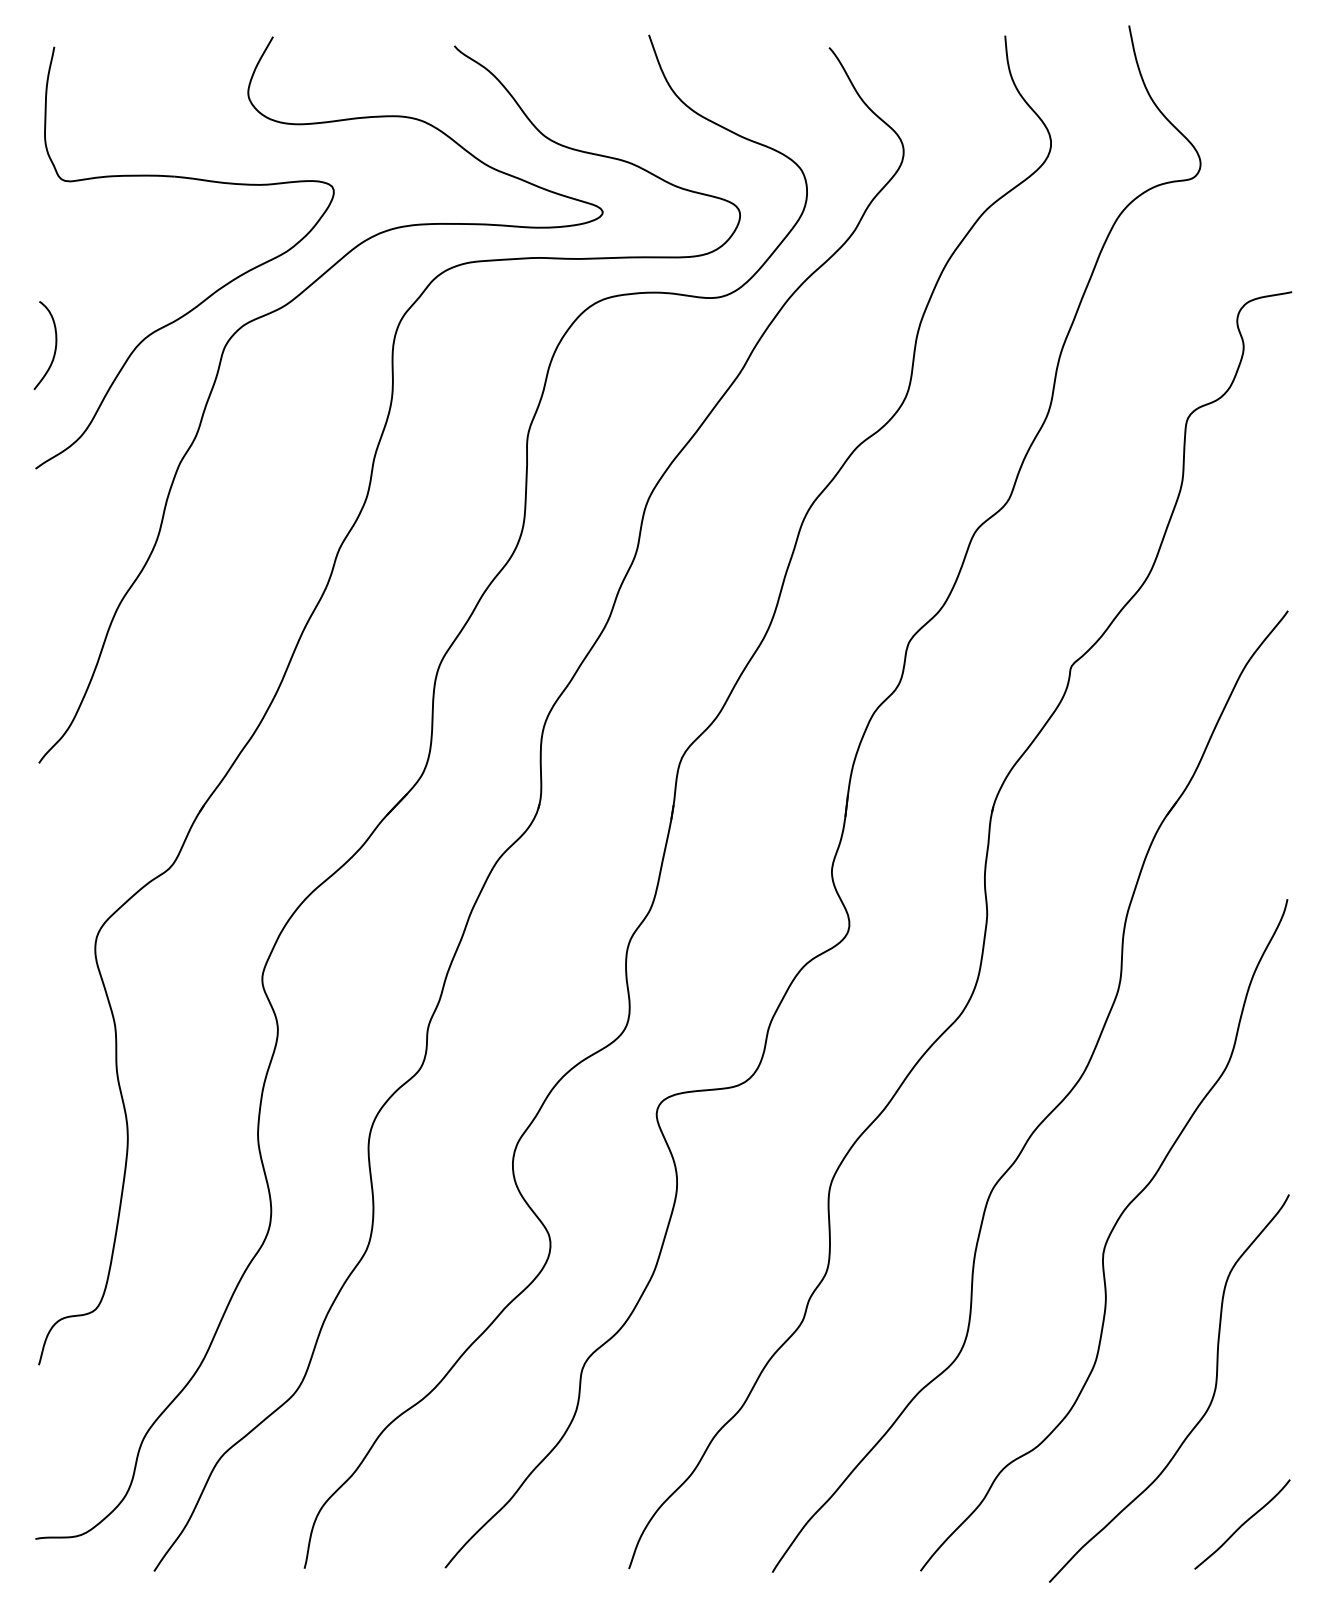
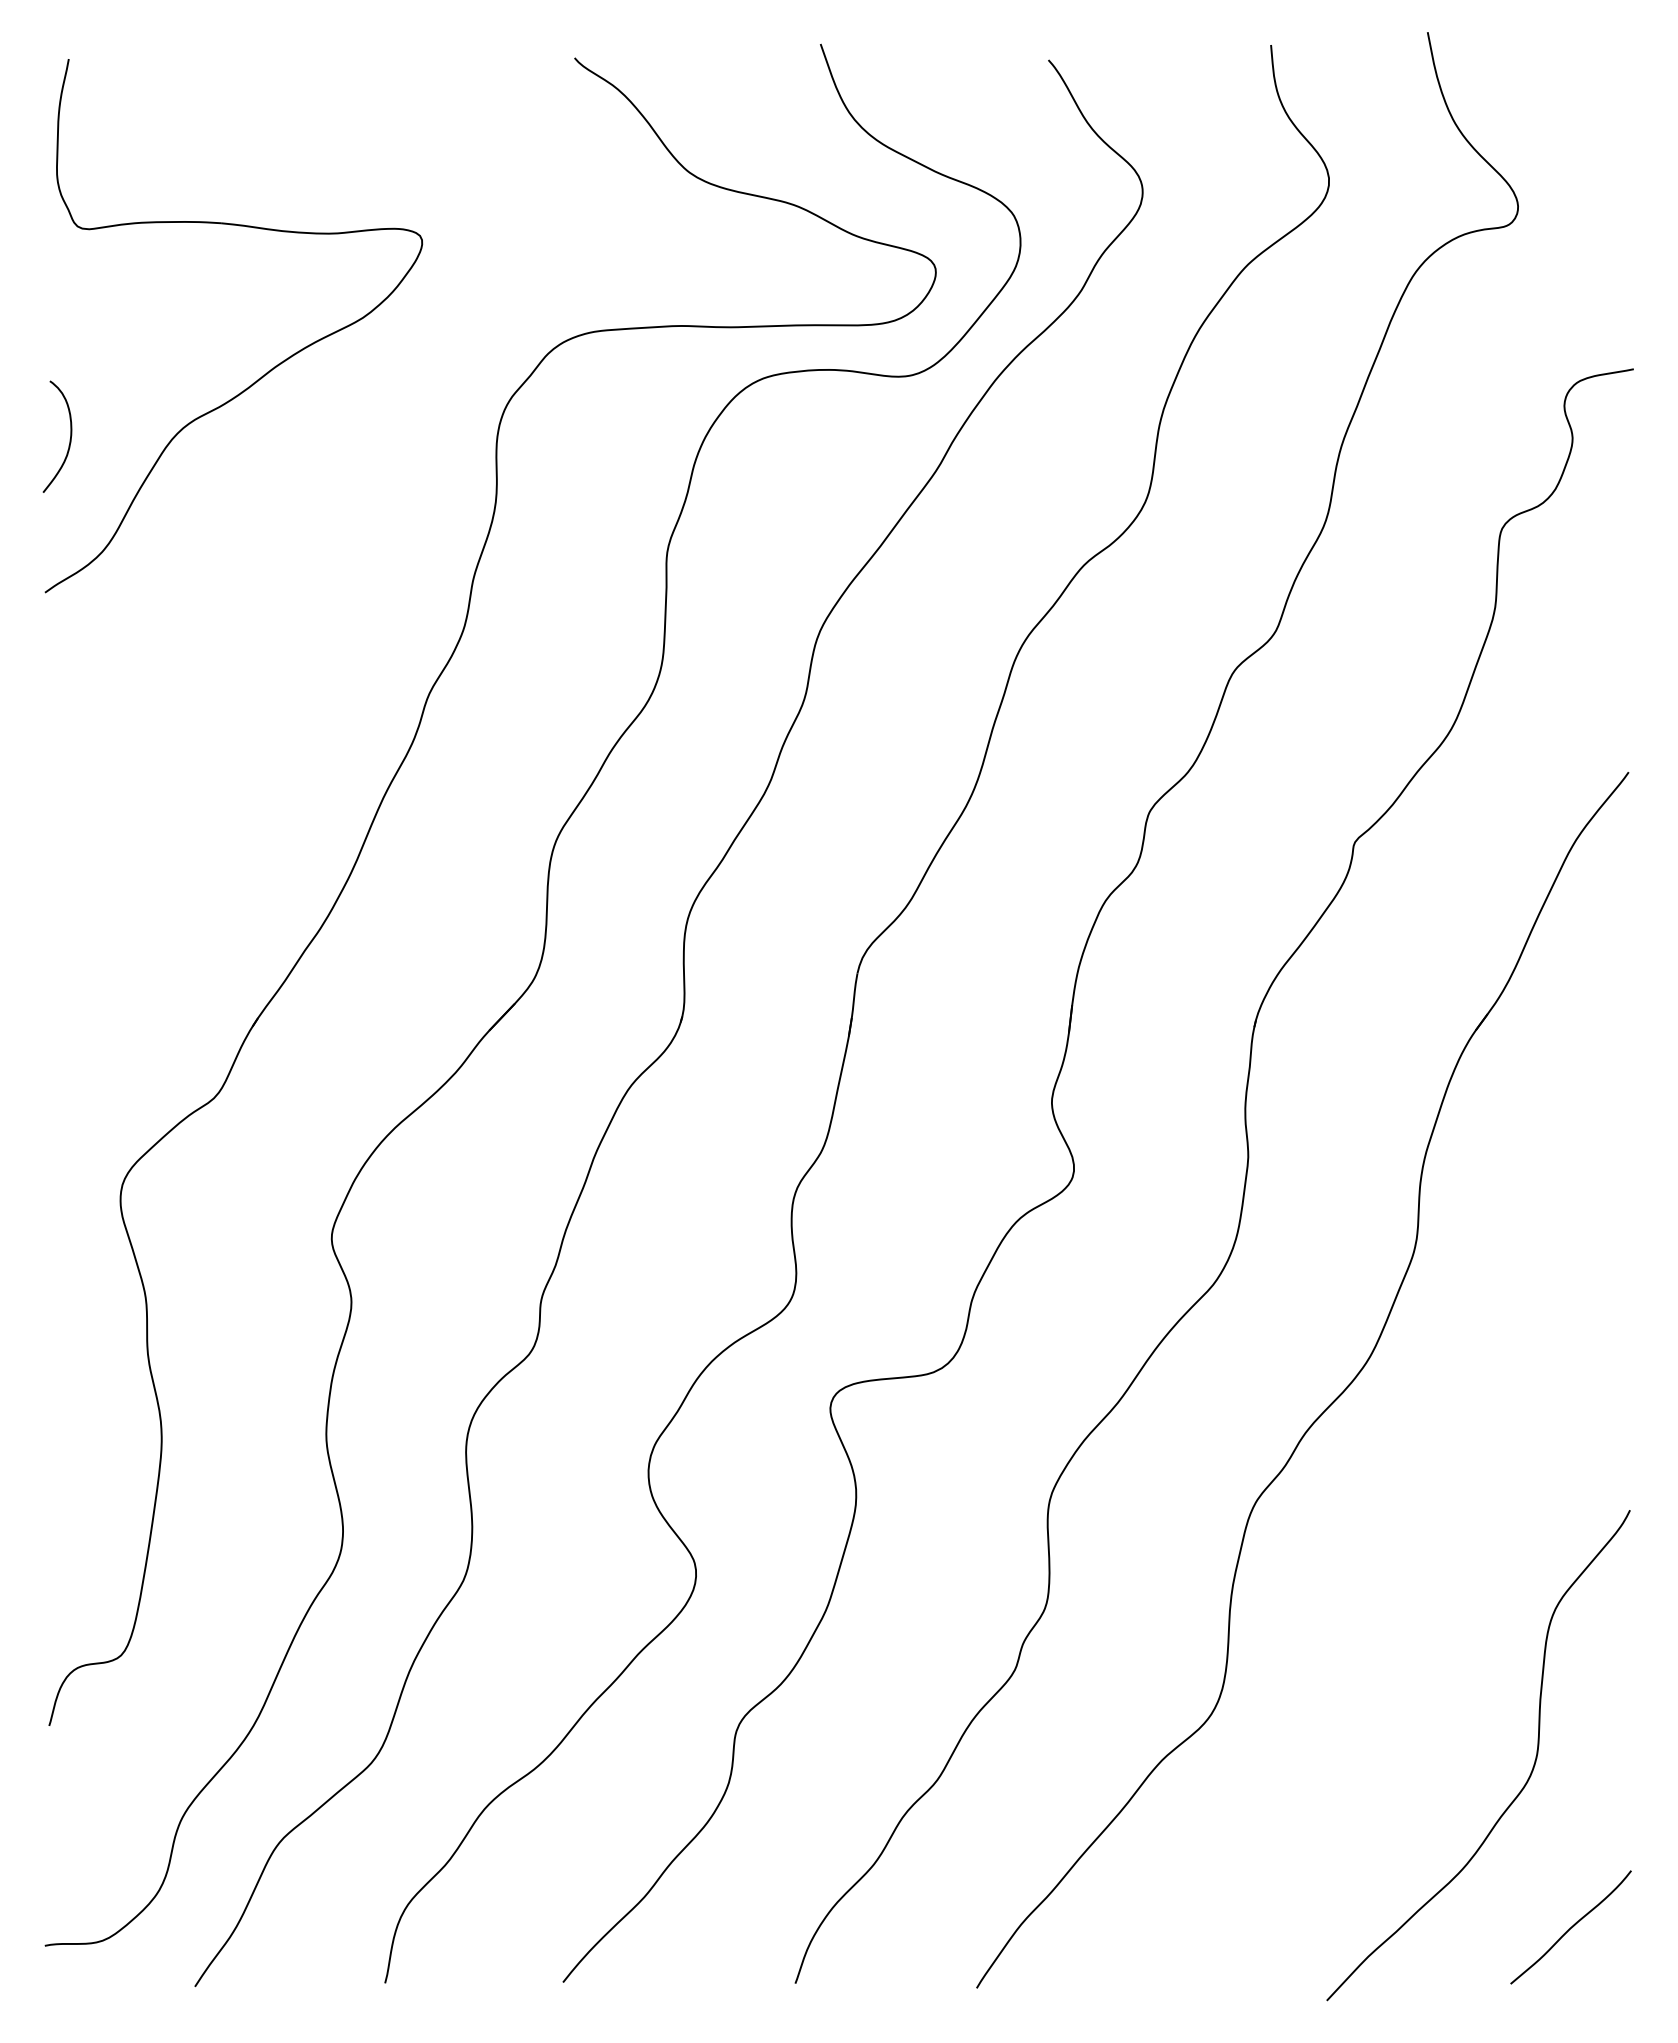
curve: (276, 311) -> (349, 393), removed
curve: (1107, 1237) -> (1400, 1564), removed

